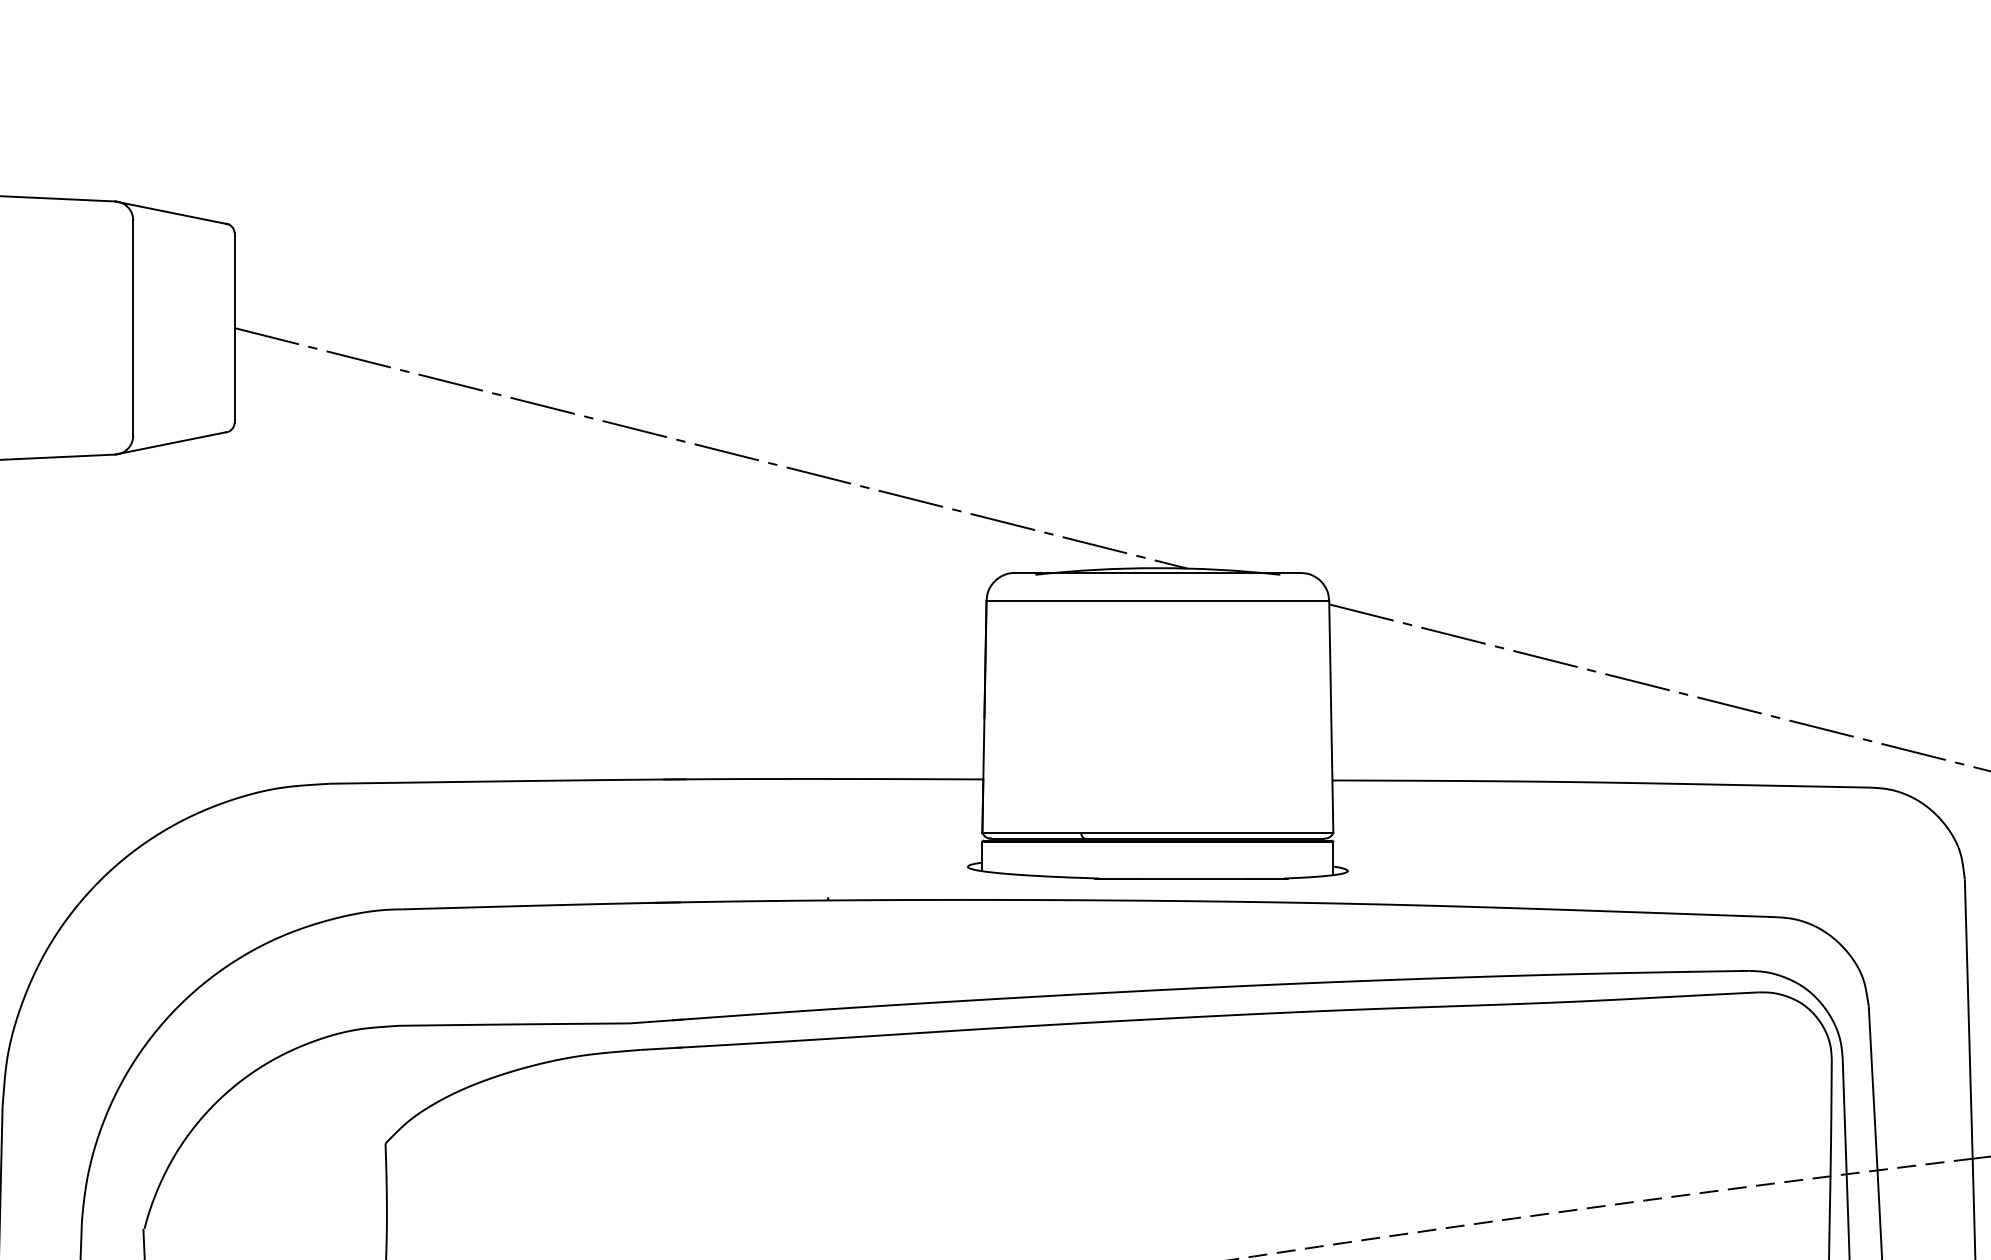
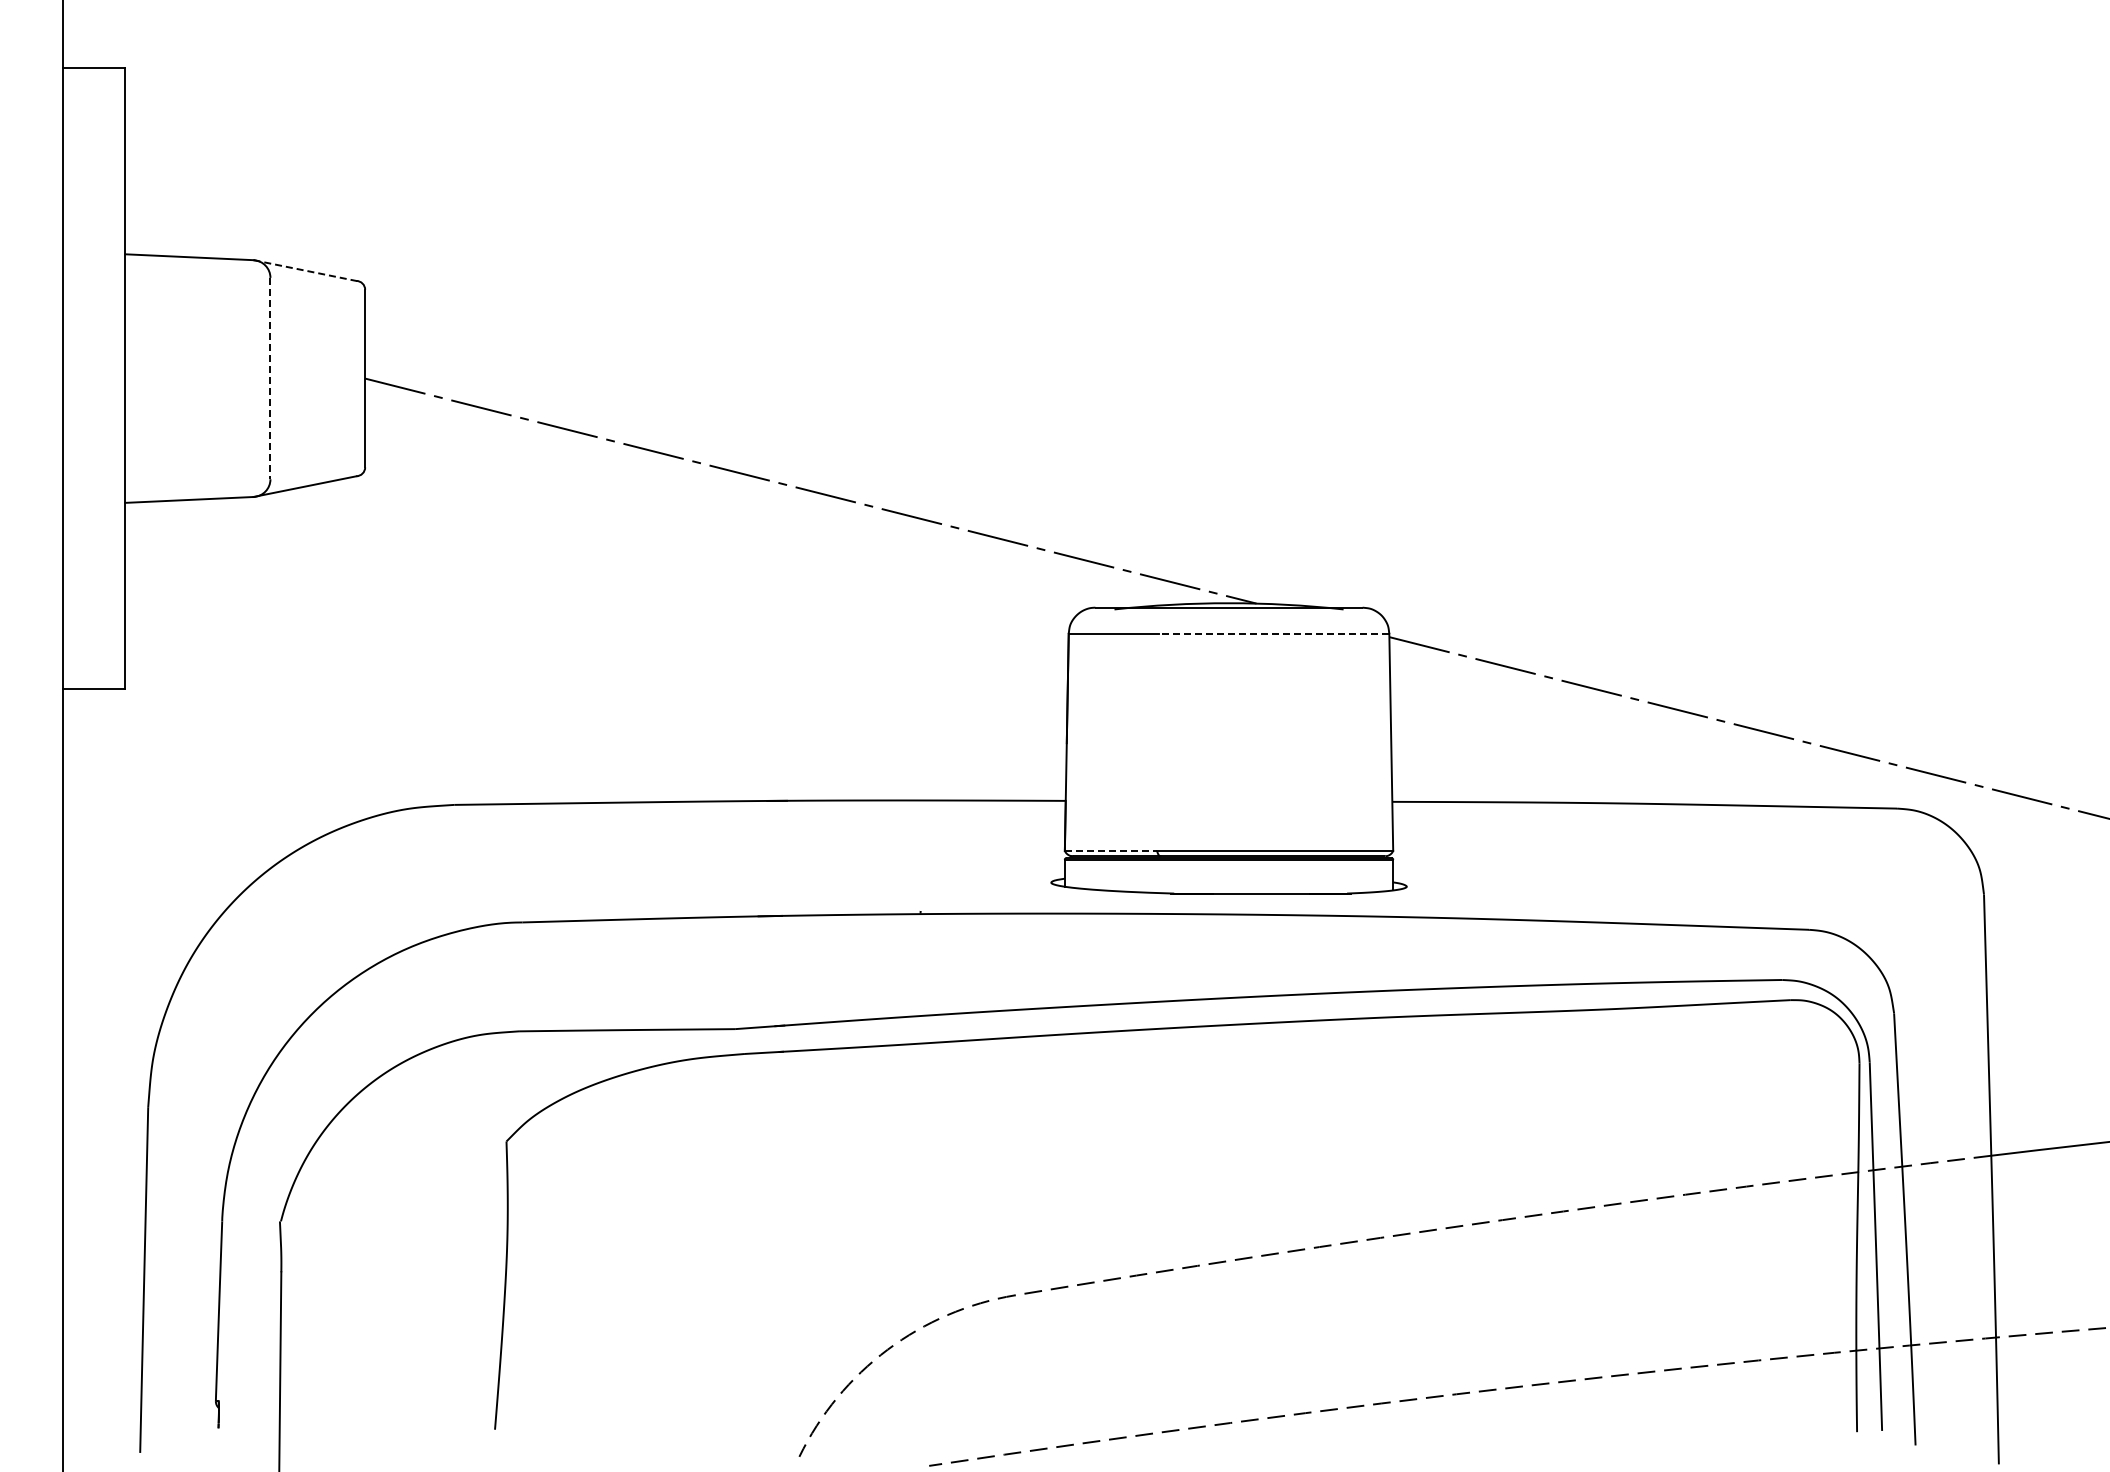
line: (172, 213) -> (307, 271), solid -> dashed
line: (133, 327) -> (270, 378), solid -> dashed
line: (1205, 600) -> (1273, 633), solid -> dashed
line: (1032, 832) -> (1111, 850), solid -> dashed

